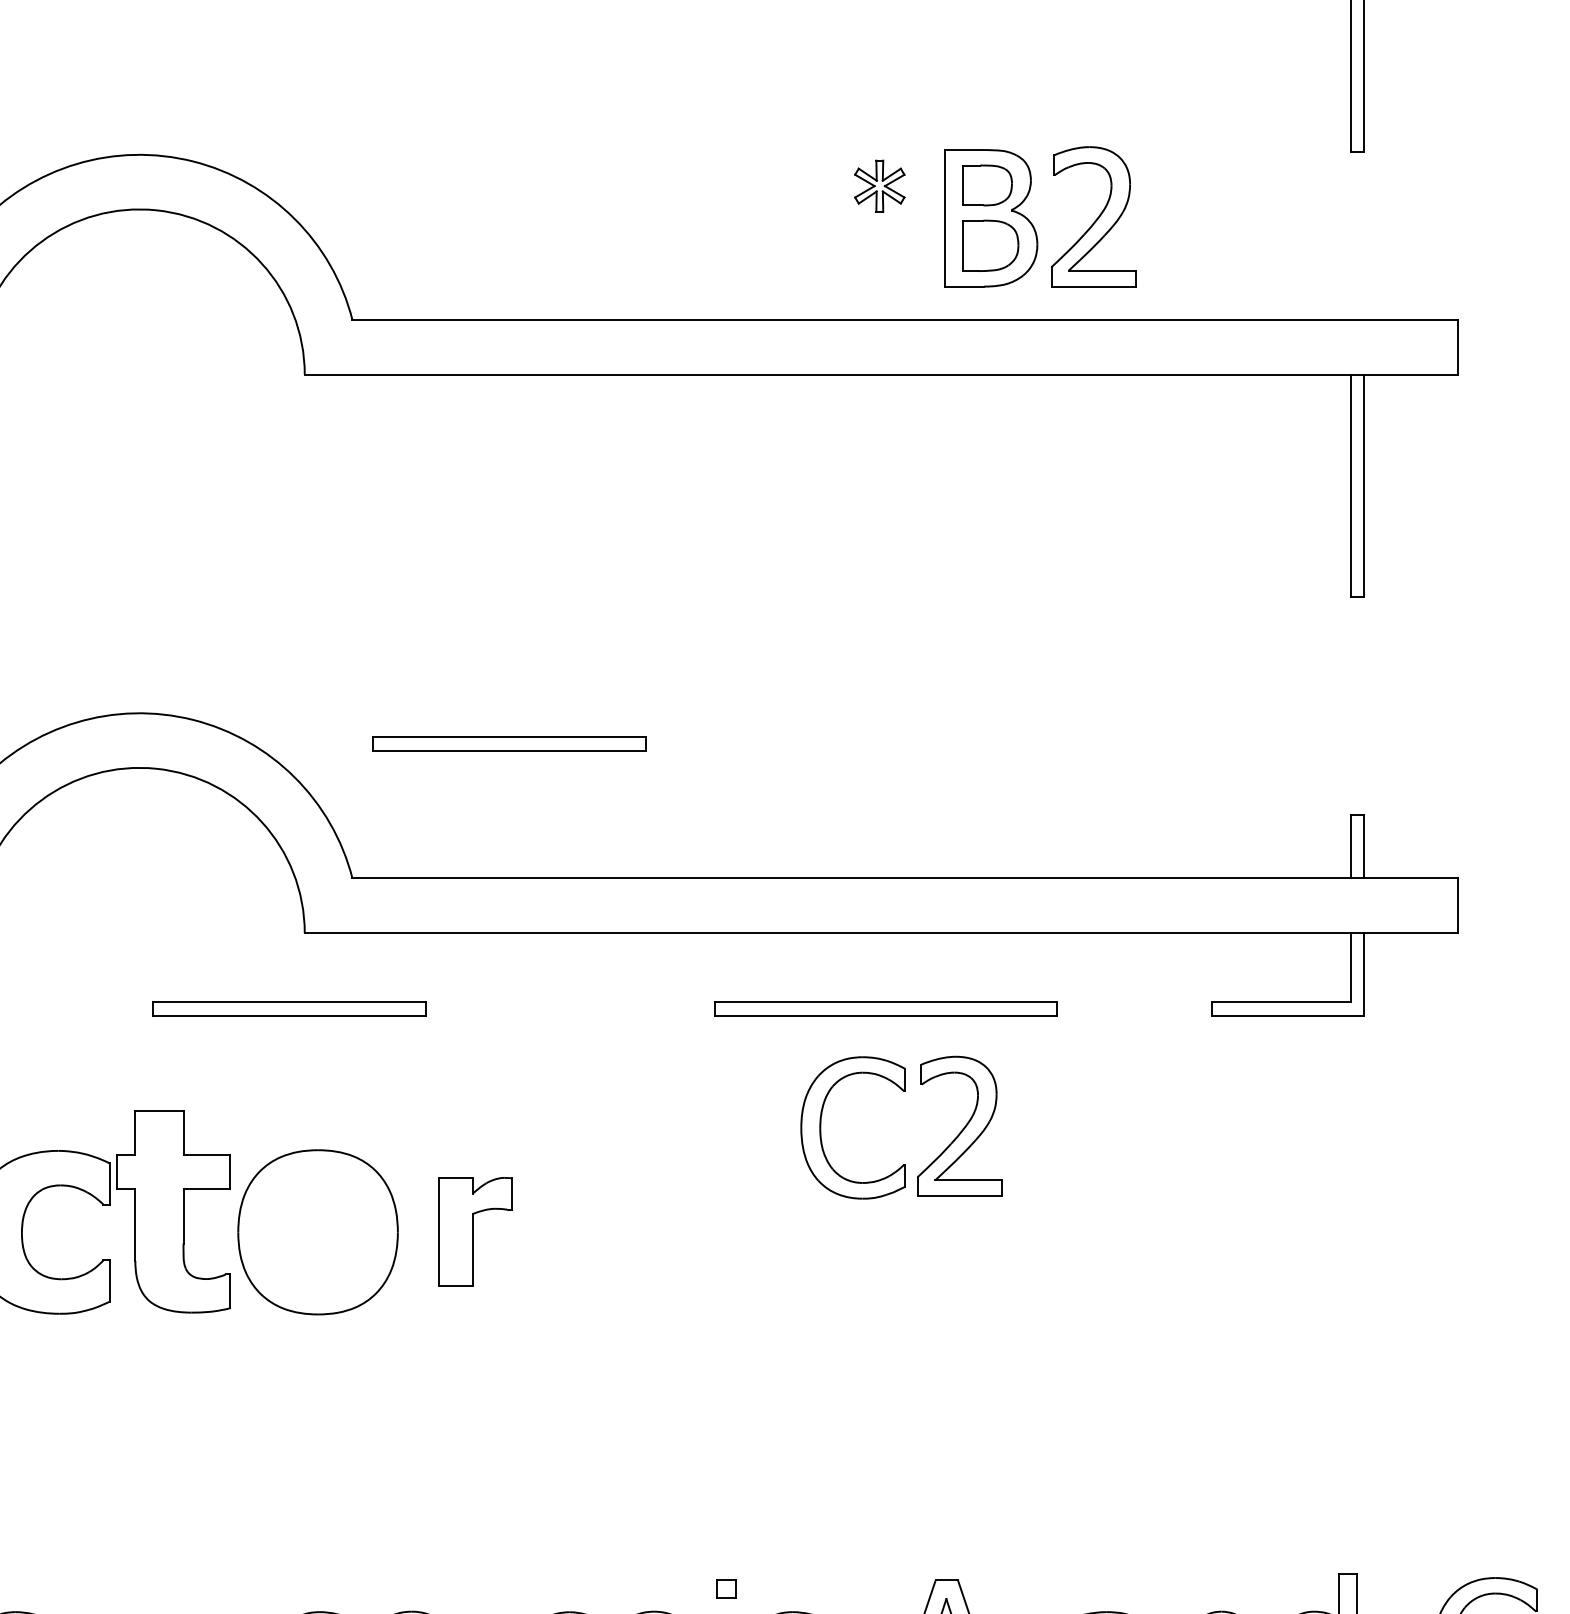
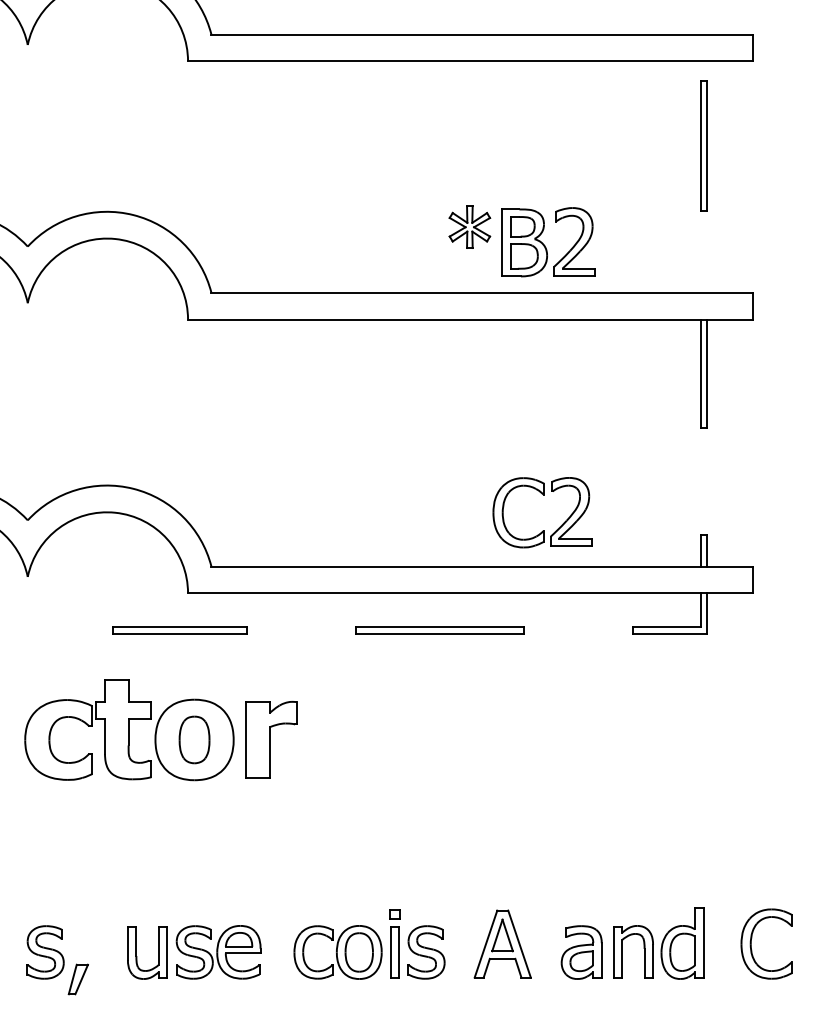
part: (878, 184) -> (469, 226), size x1.67
part: (507, 743) -> (287, 500), removed
part: (885, 1008) -> (439, 630), moved
part: (903, 1092) -> (543, 495), moved
part: (317, 1231) -> (194, 739), added
part: (475, 1231) -> (271, 739), size x1.43

